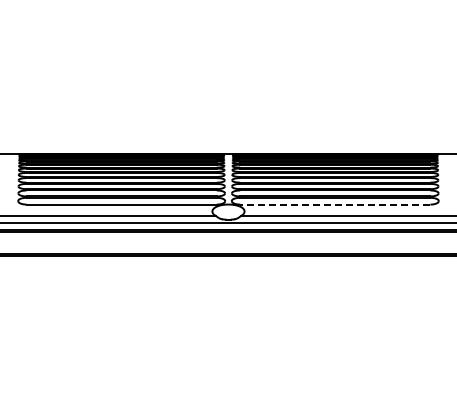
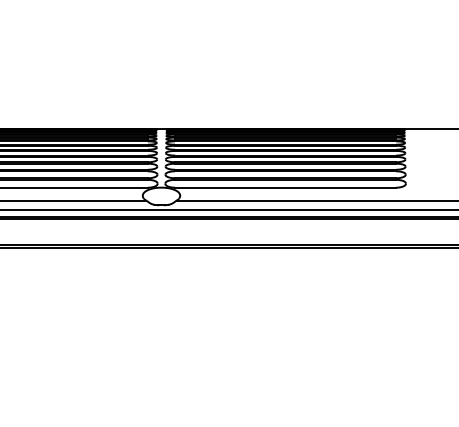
line: (334, 204) -> (284, 187), dashed -> solid

